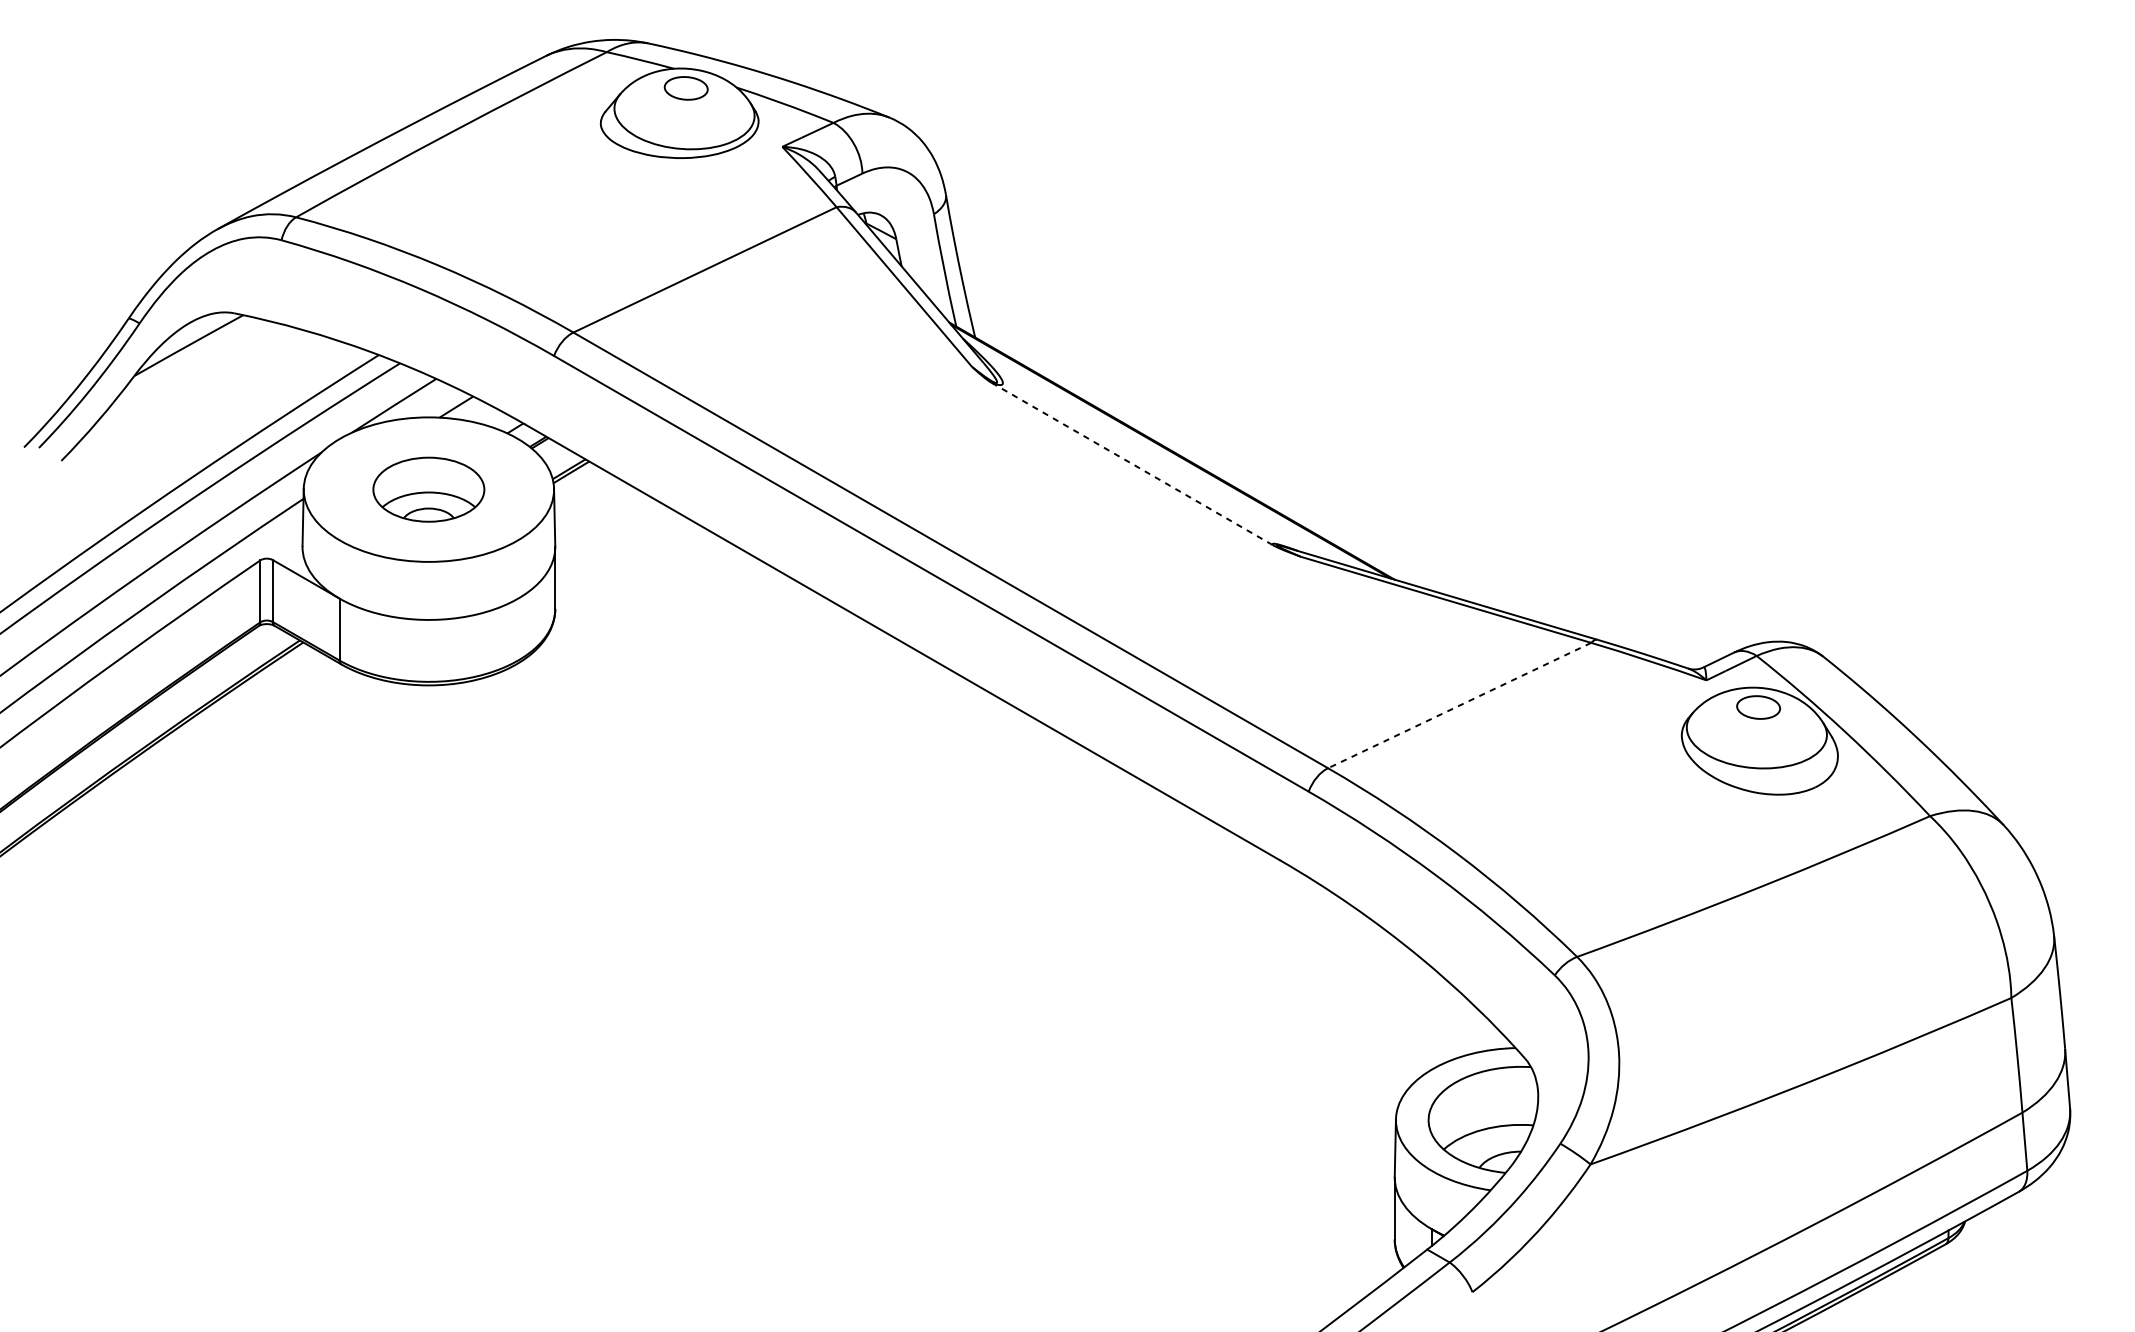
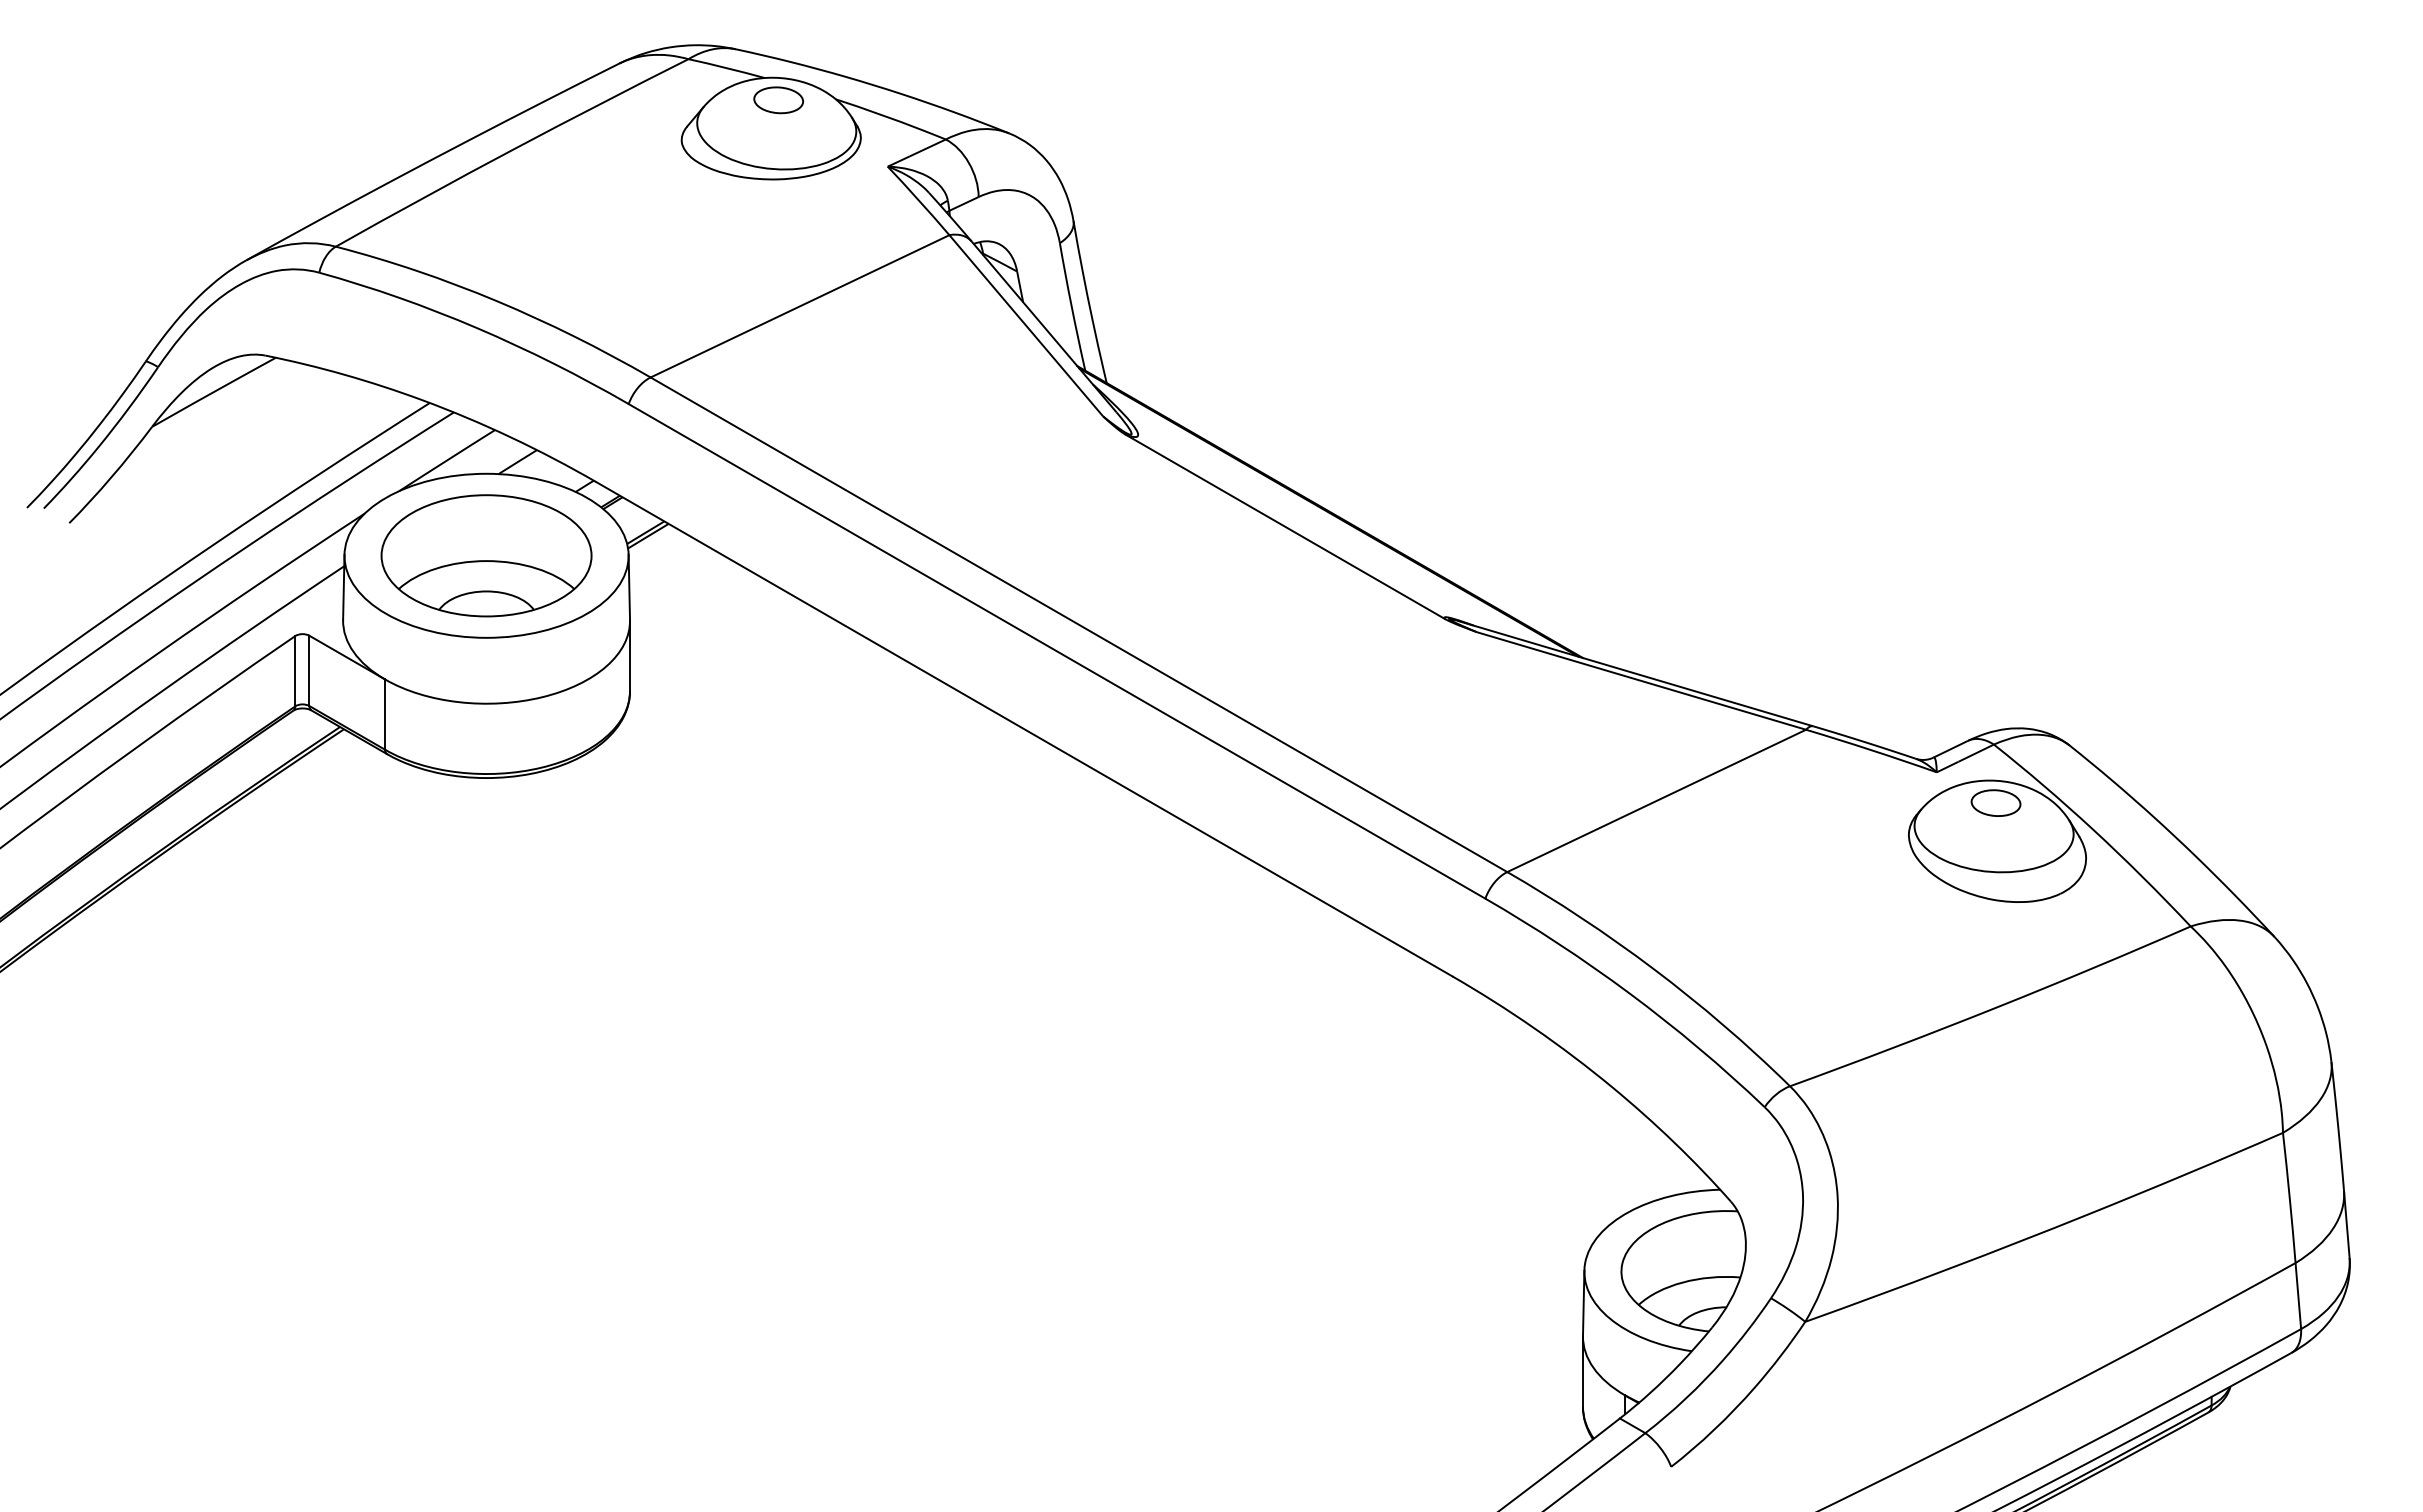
line: (1132, 463) -> (1285, 526), dashed -> solid
part: (428, 489) -> (486, 555), size x1.67
line: (1459, 706) -> (1656, 801), dashed -> solid

